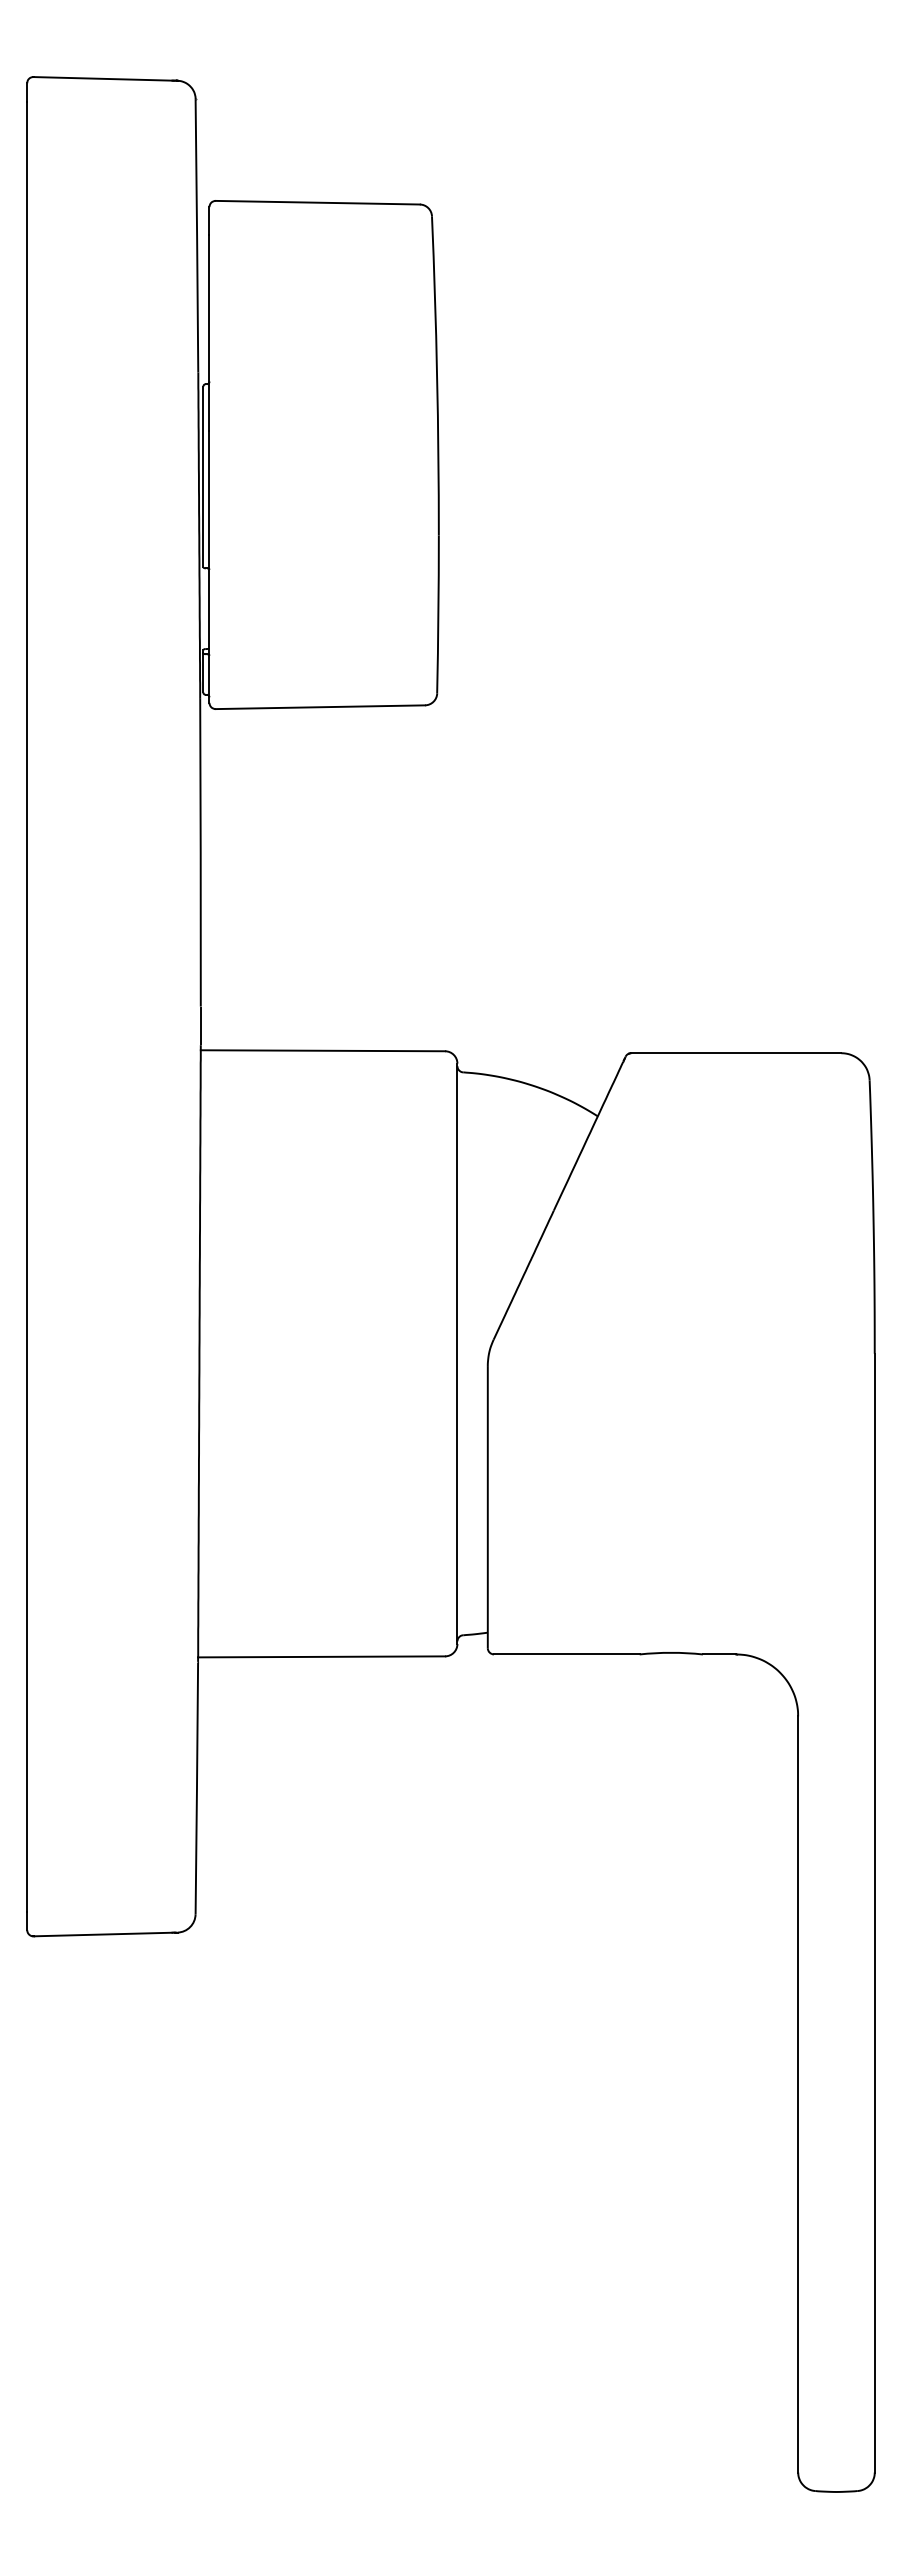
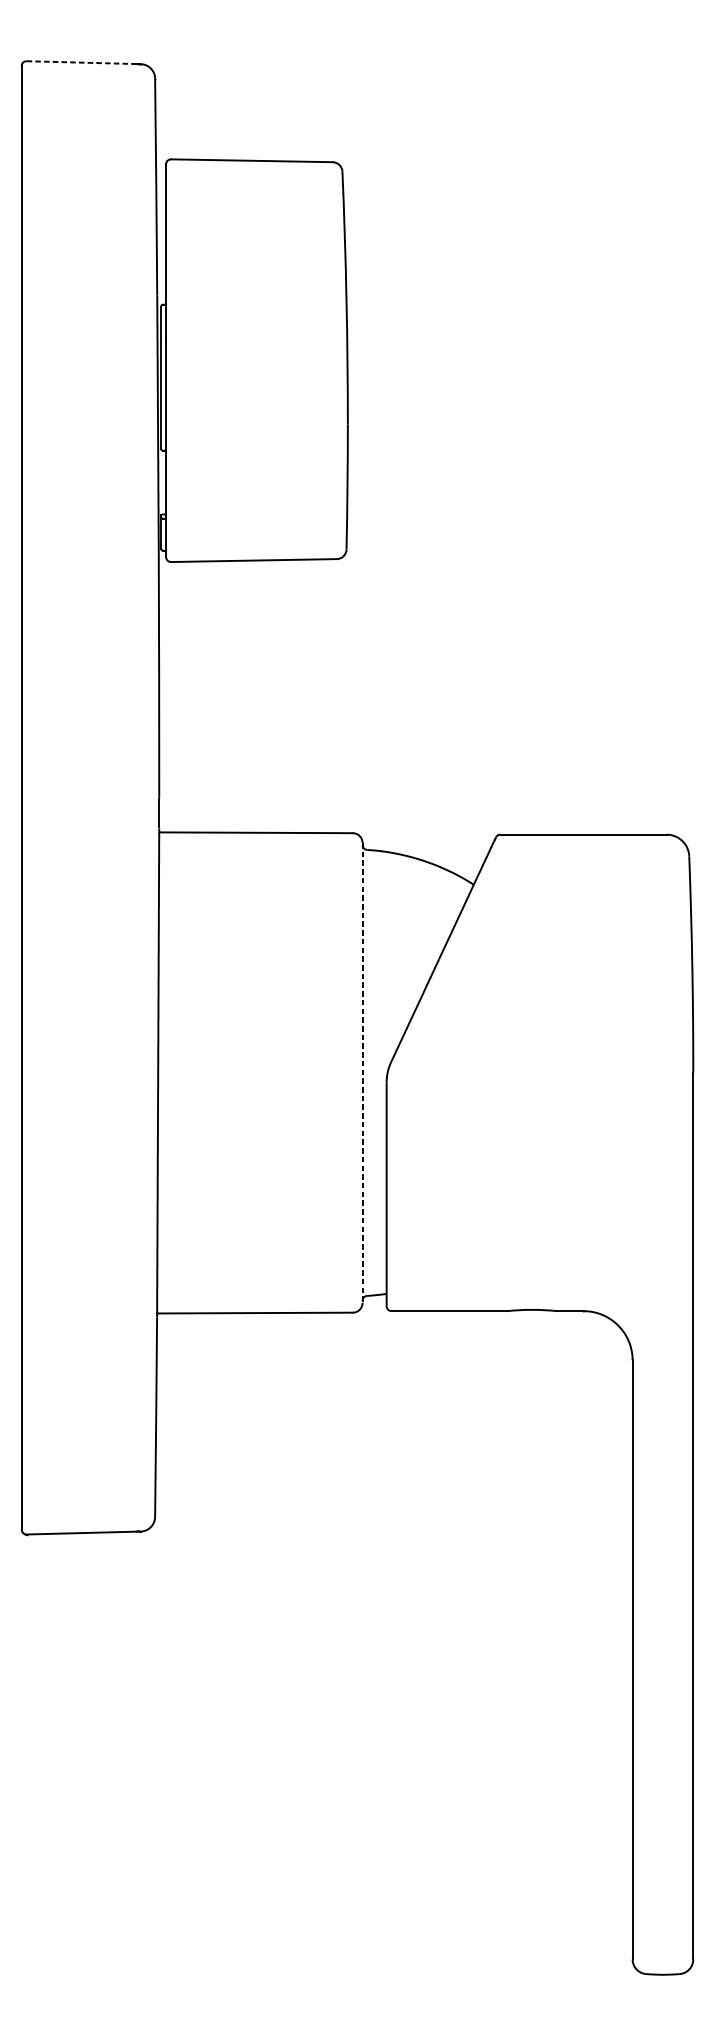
line: (102, 78) -> (81, 62), solid -> dashed
line: (457, 1354) -> (362, 1073), solid -> dashed

